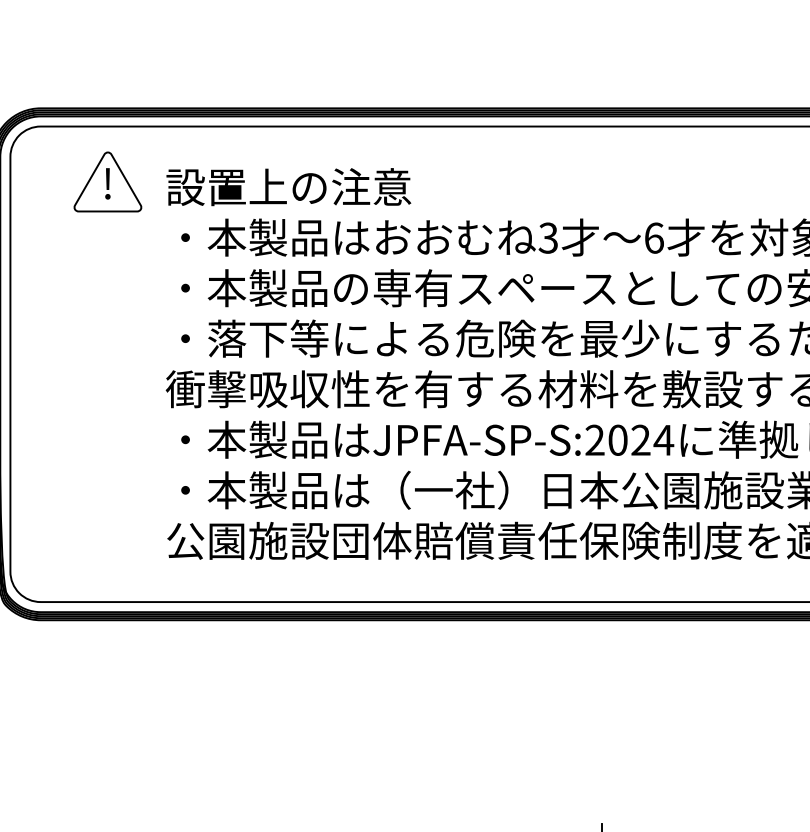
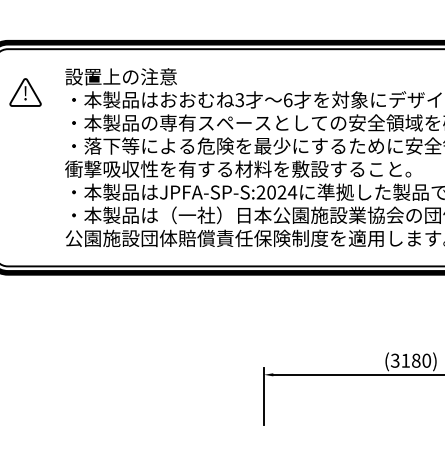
part: (107, 181) -> (25, 92), moved

